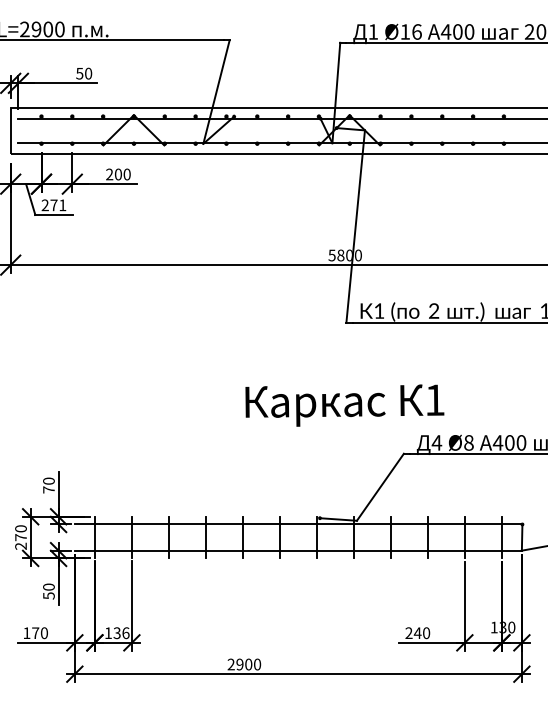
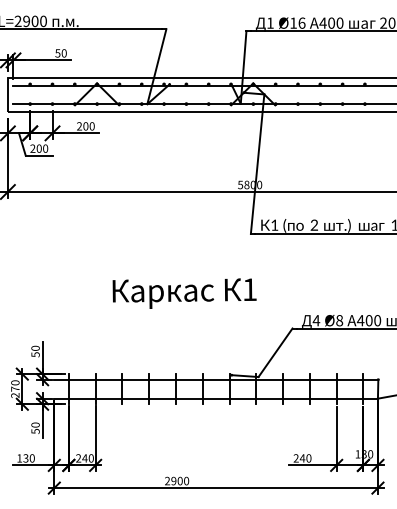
text: (58, 205) -> (42, 148), 271 -> 200
text: (344, 405) -> (184, 293), moved
text: (48, 489) -> (35, 354), 70 -> 50
text: (35, 633) -> (25, 458), 170 -> 130
text: (116, 633) -> (84, 458), 136 -> 240

